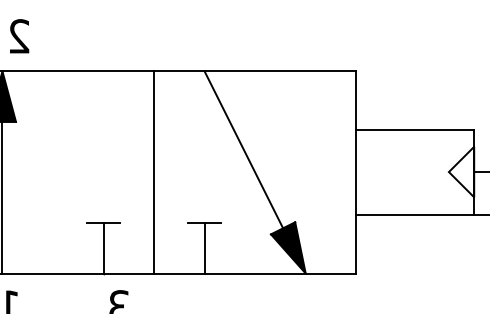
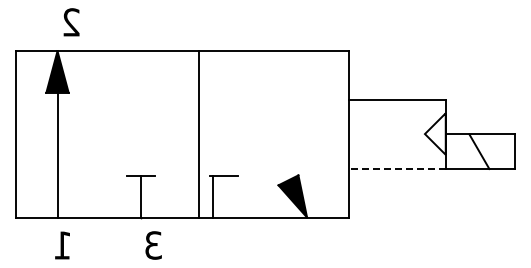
line: (243, 149) -> (255, 115), removed
line: (154, 172) -> (199, 134), moved
line: (415, 215) -> (397, 169), solid -> dashed
line: (204, 247) -> (212, 196), moved

